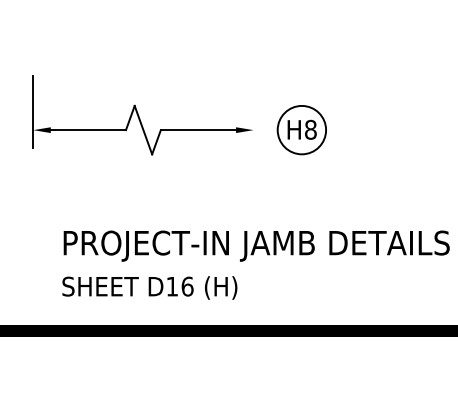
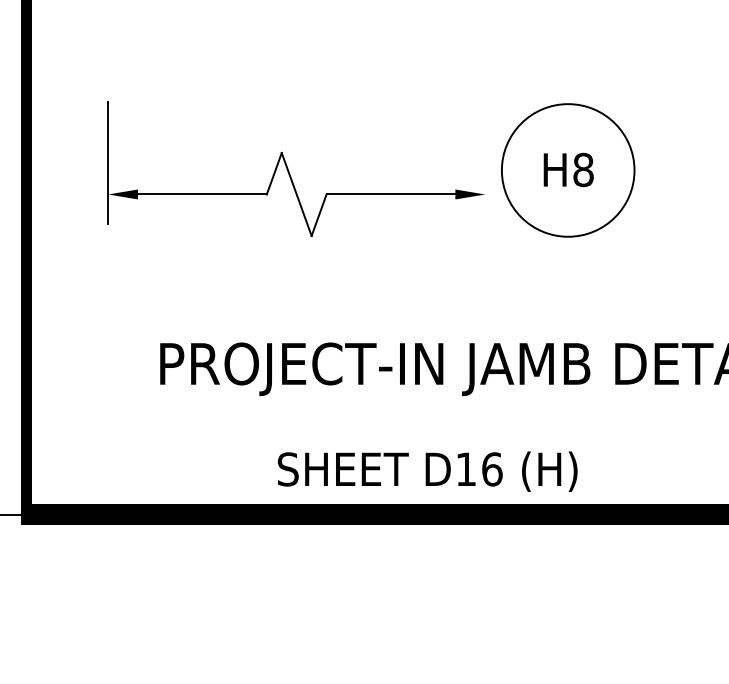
part: (142, 115) -> (295, 169), moved
circle: (301, 129) -> (567, 169), size x1.6
text: (149, 287) -> (427, 470), moved

